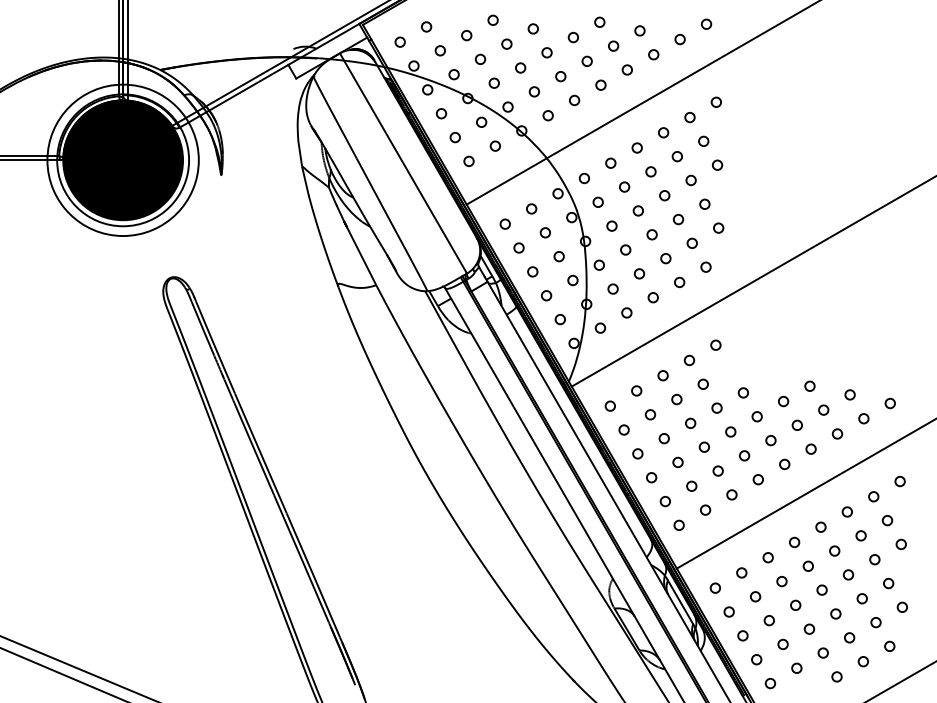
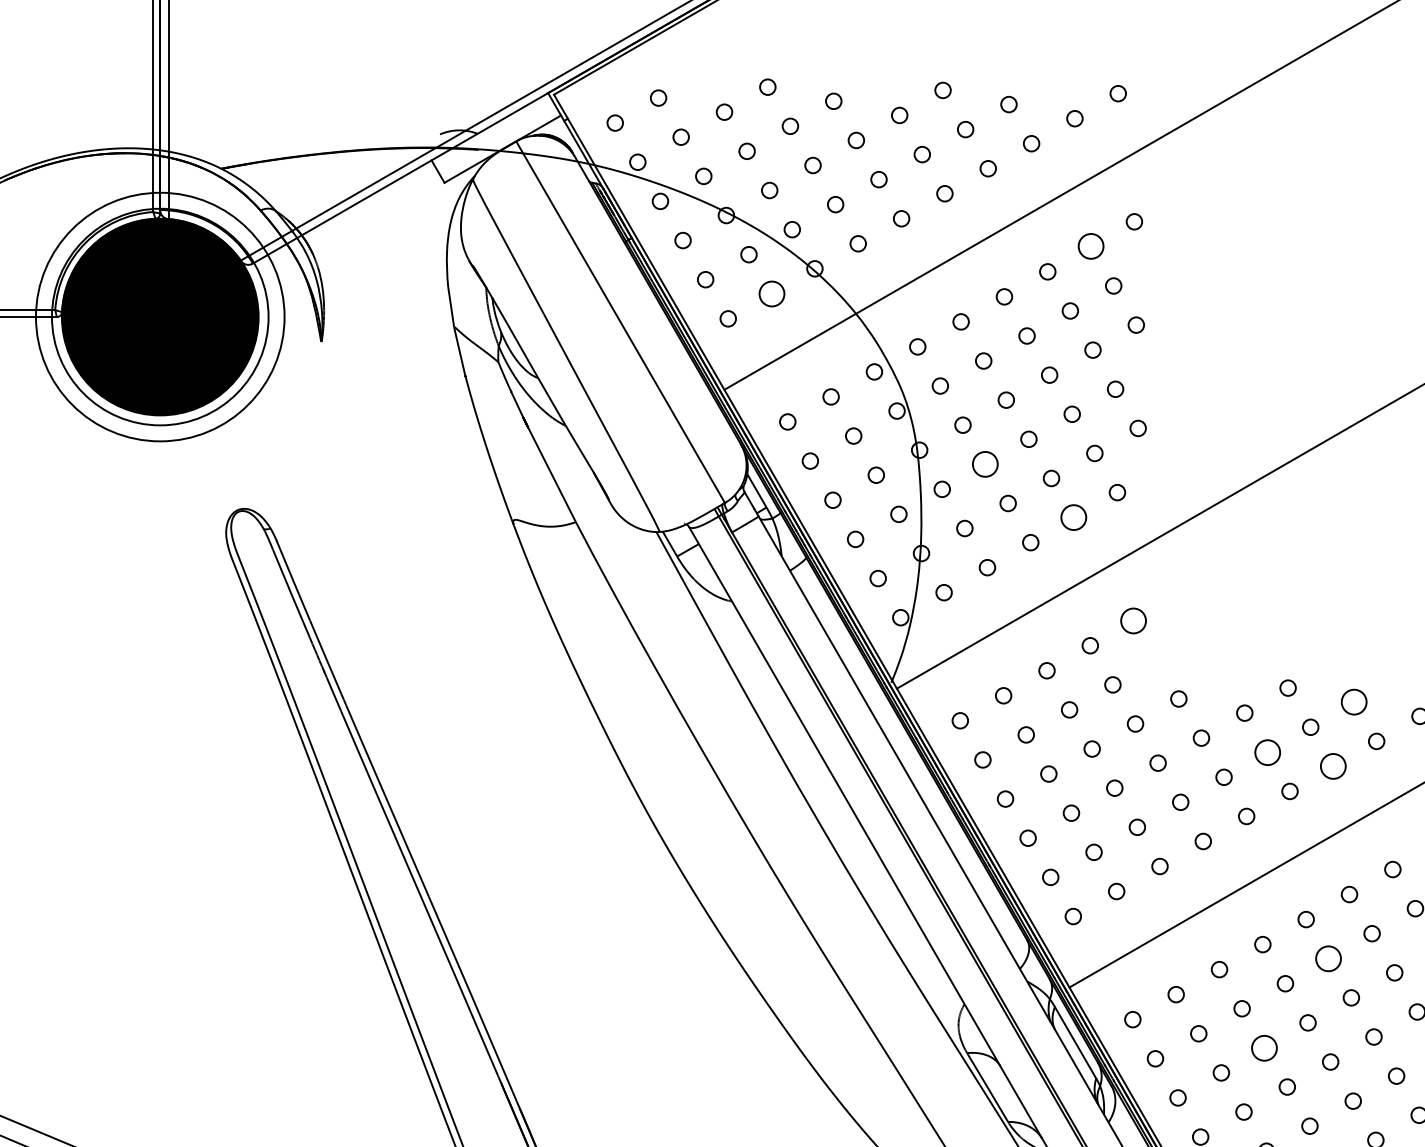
circle: (689, 117) -> (1090, 246), size x1.6
circle: (494, 145) -> (770, 292), size x1.6
circle: (625, 249) -> (985, 463), size x1.6
circle: (679, 282) -> (1073, 517), size x1.6
circle: (715, 344) -> (1132, 619), size x1.6
circle: (849, 394) -> (1353, 701), size x1.6
circle: (796, 424) -> (1266, 750), size x1.6
circle: (837, 433) -> (1333, 765), size x1.6
circle: (834, 550) -> (1328, 957), size x1.6
circle: (795, 604) -> (1264, 1046), size x1.6

